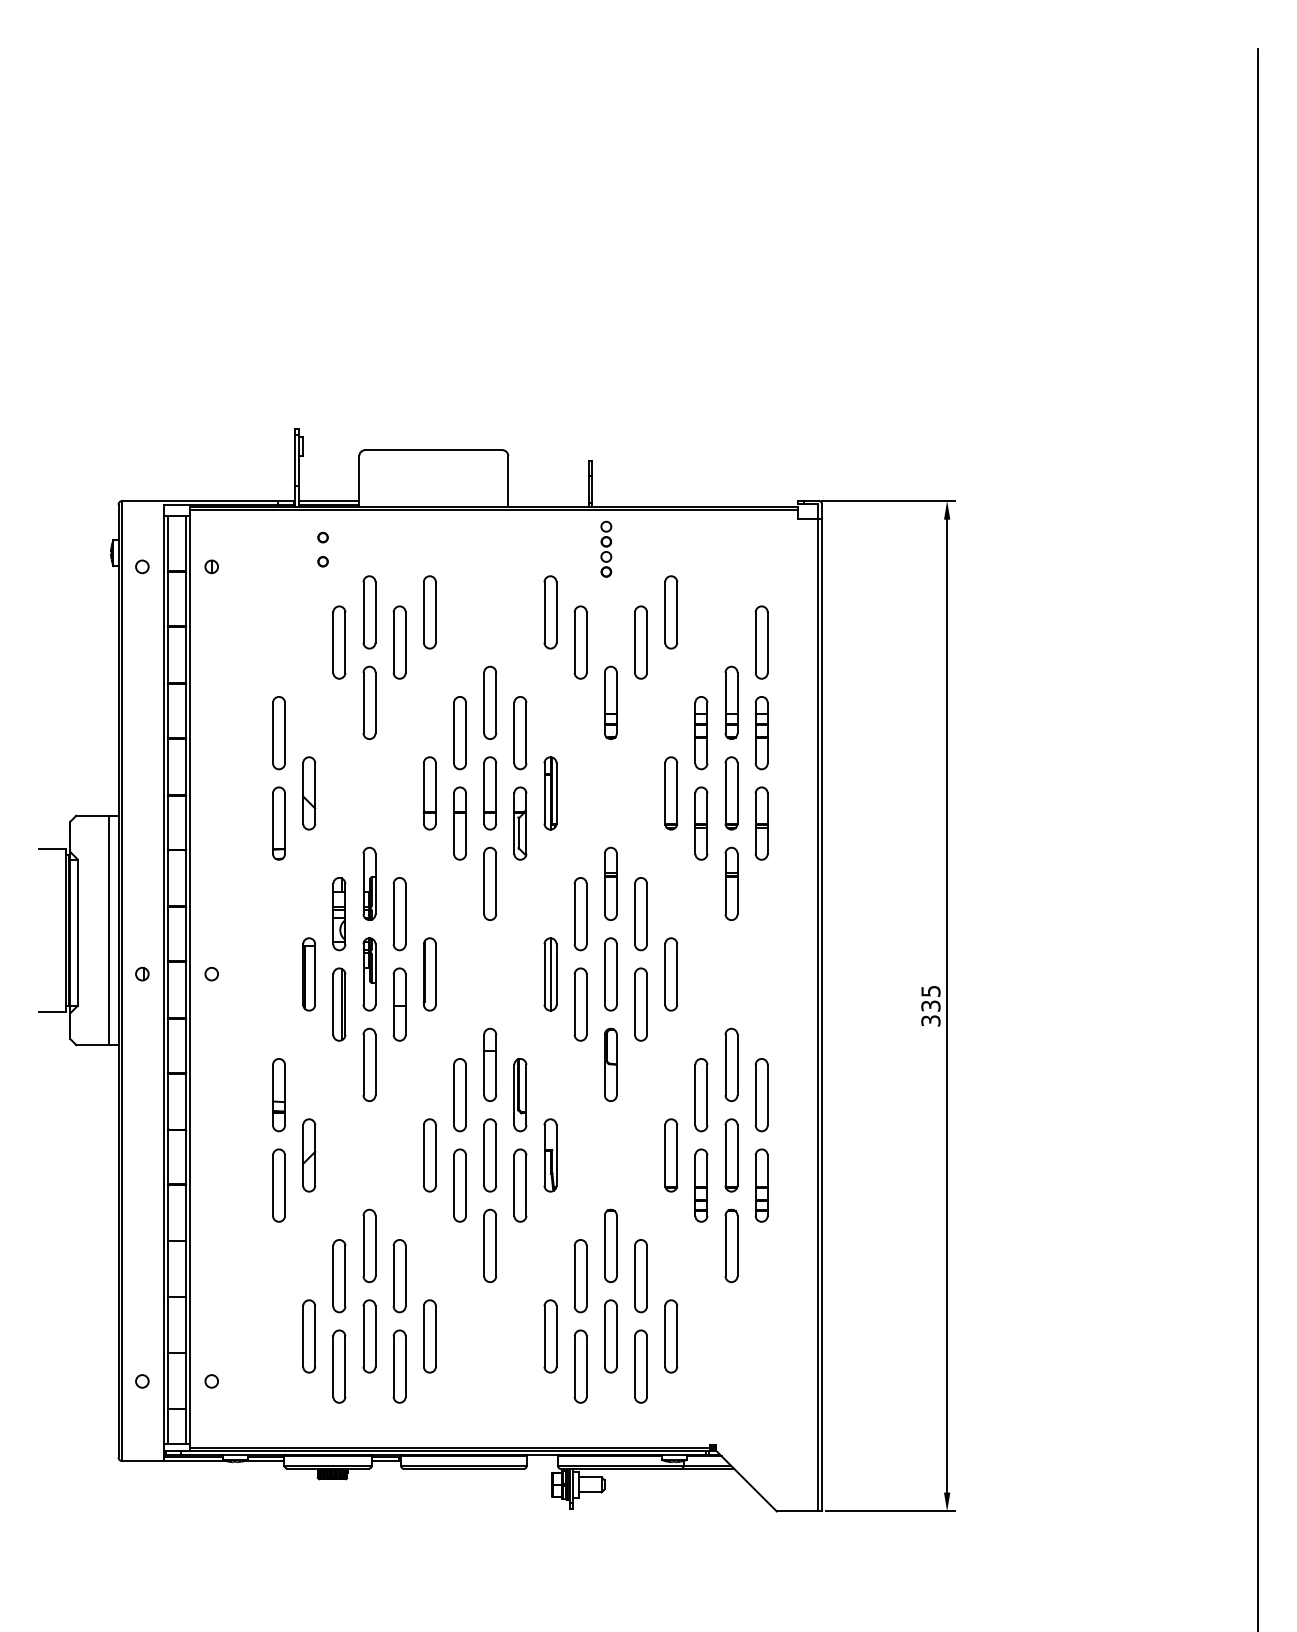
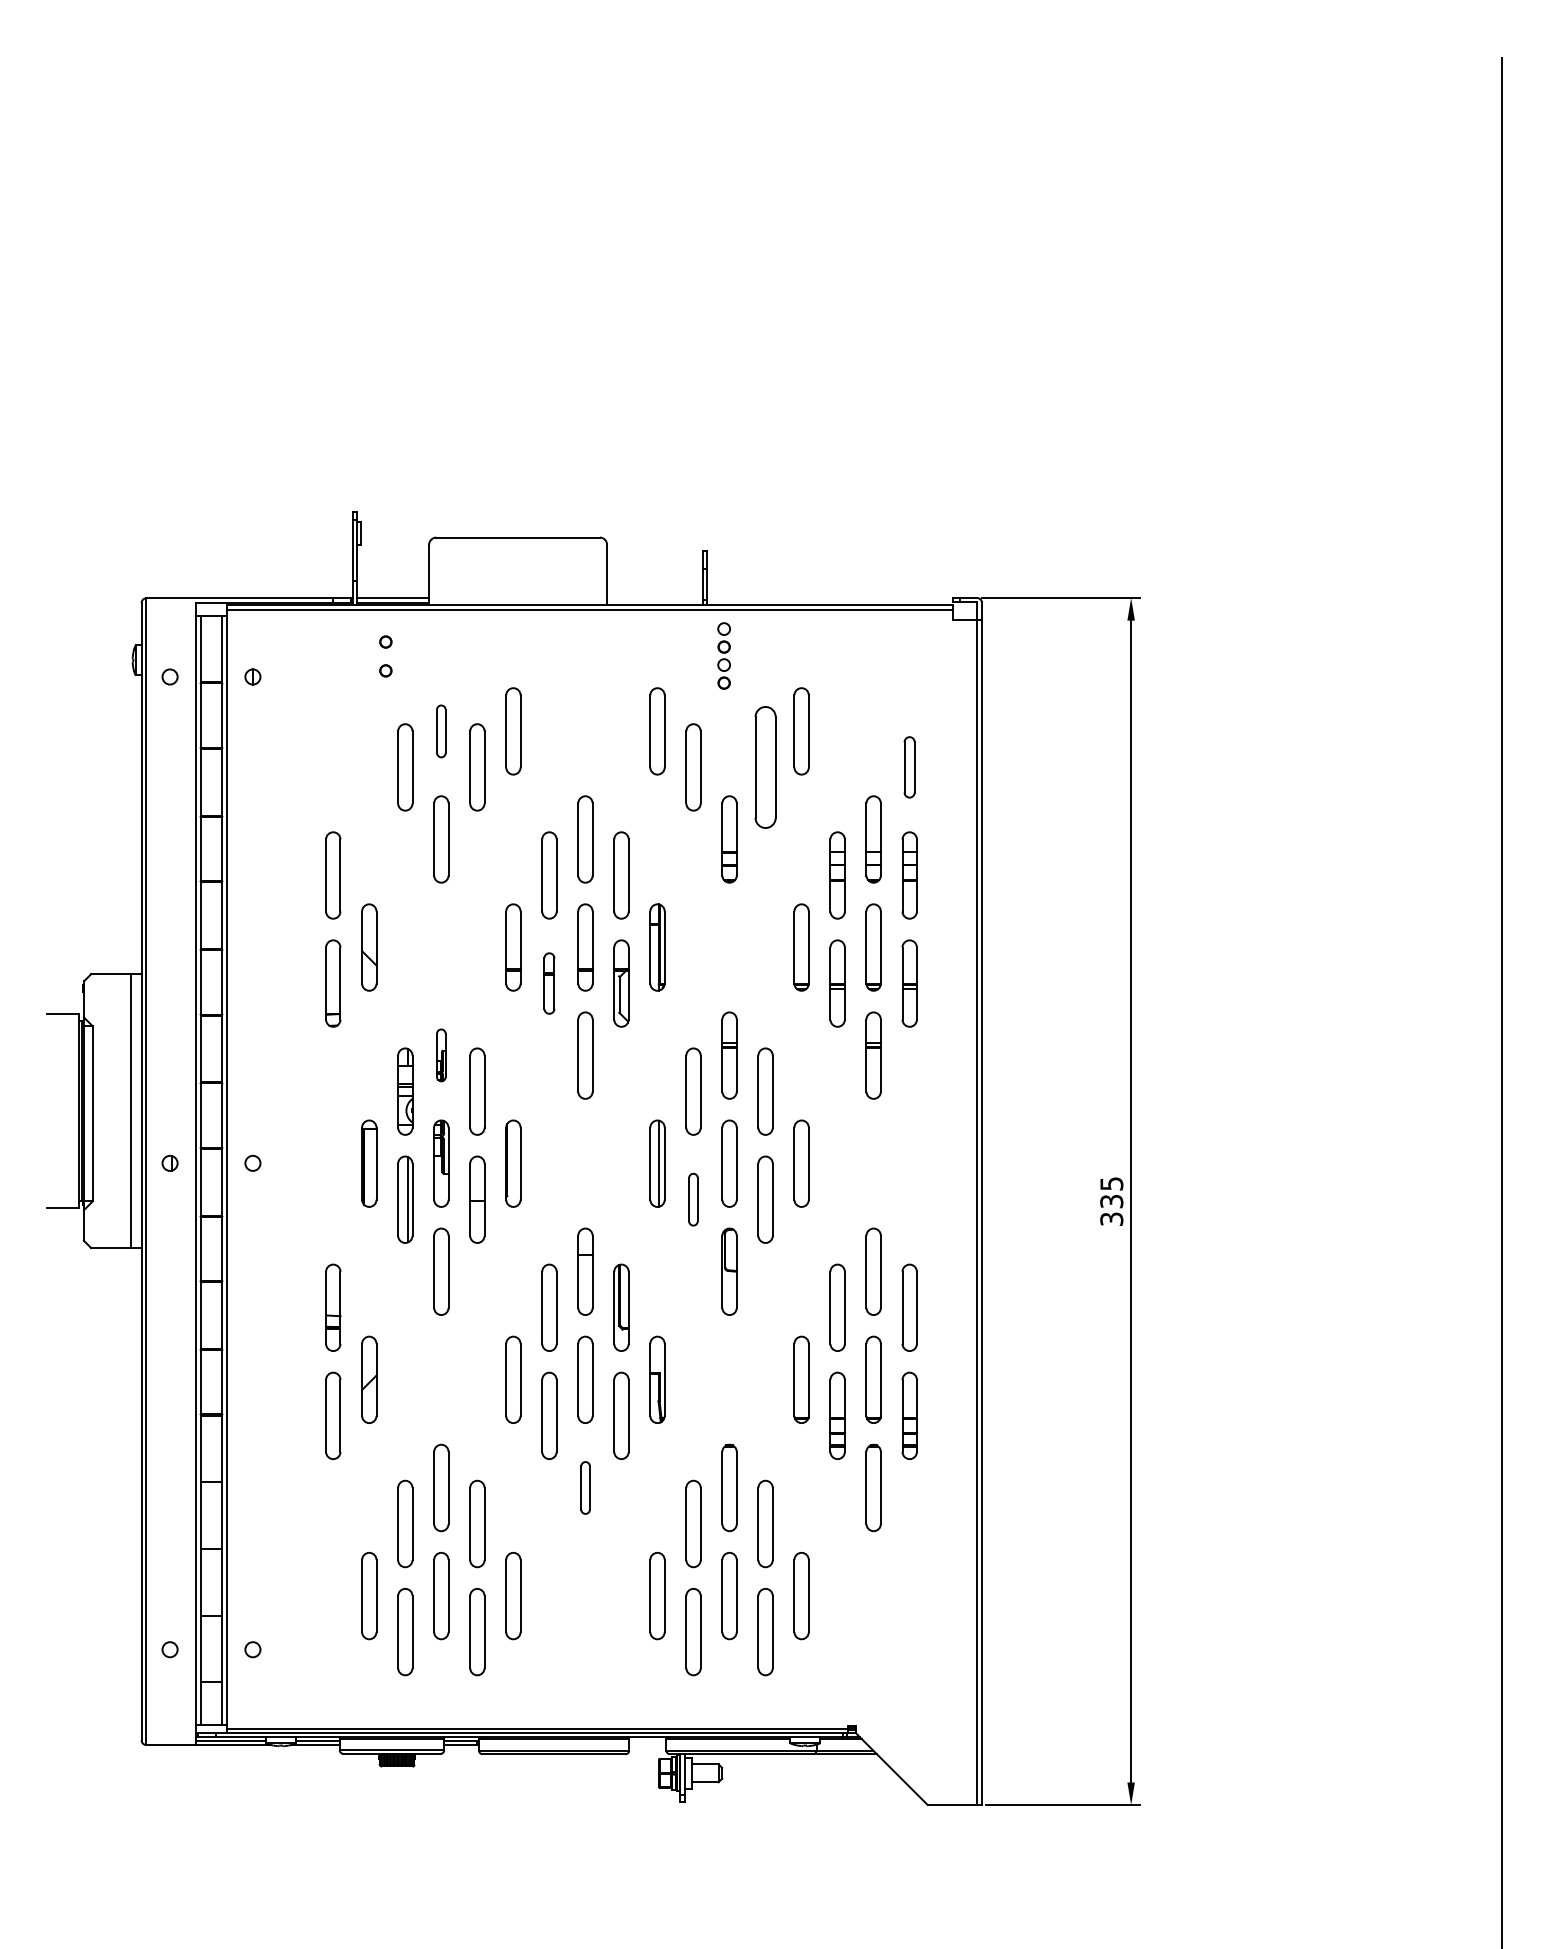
part: (369, 612) -> (441, 731), size x0.6
part: (640, 642) -> (764, 767), size x1.4
part: (761, 642) -> (909, 767), size x0.7
part: (459, 823) -> (548, 983), size x0.7
part: (369, 883) -> (441, 1055), size x0.6
part: (580, 1004) -> (693, 1199), size x0.6
part: (490, 1245) -> (585, 1487), size x0.6

